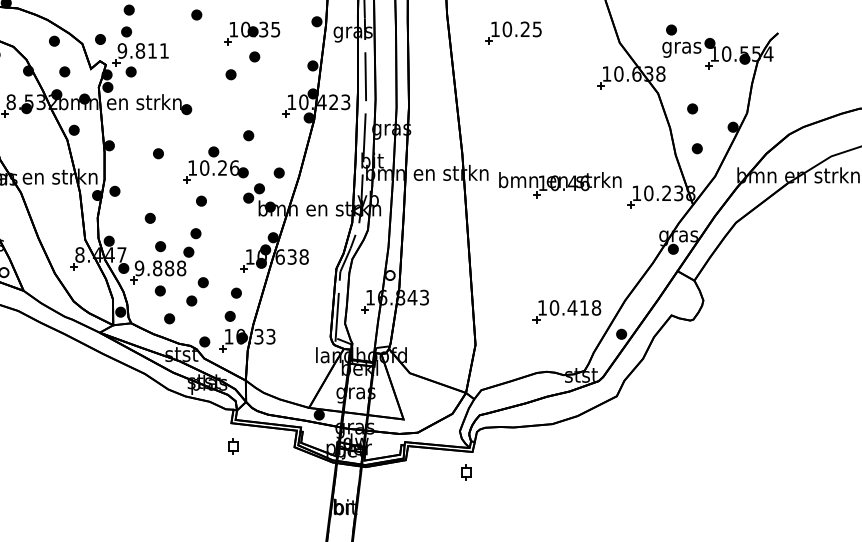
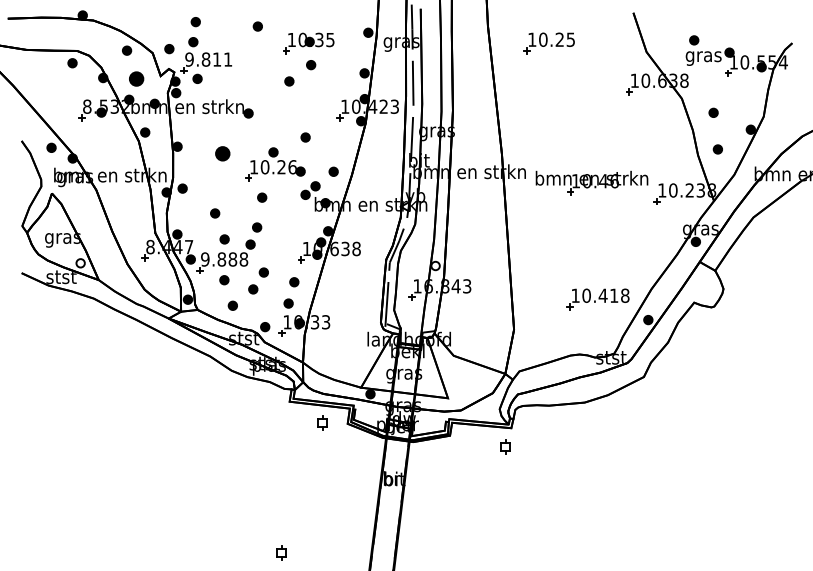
part: (64, 71) -> (136, 78), size x1.6
part: (158, 154) -> (222, 154), size x1.6
part: (233, 445) -> (322, 422), moved

